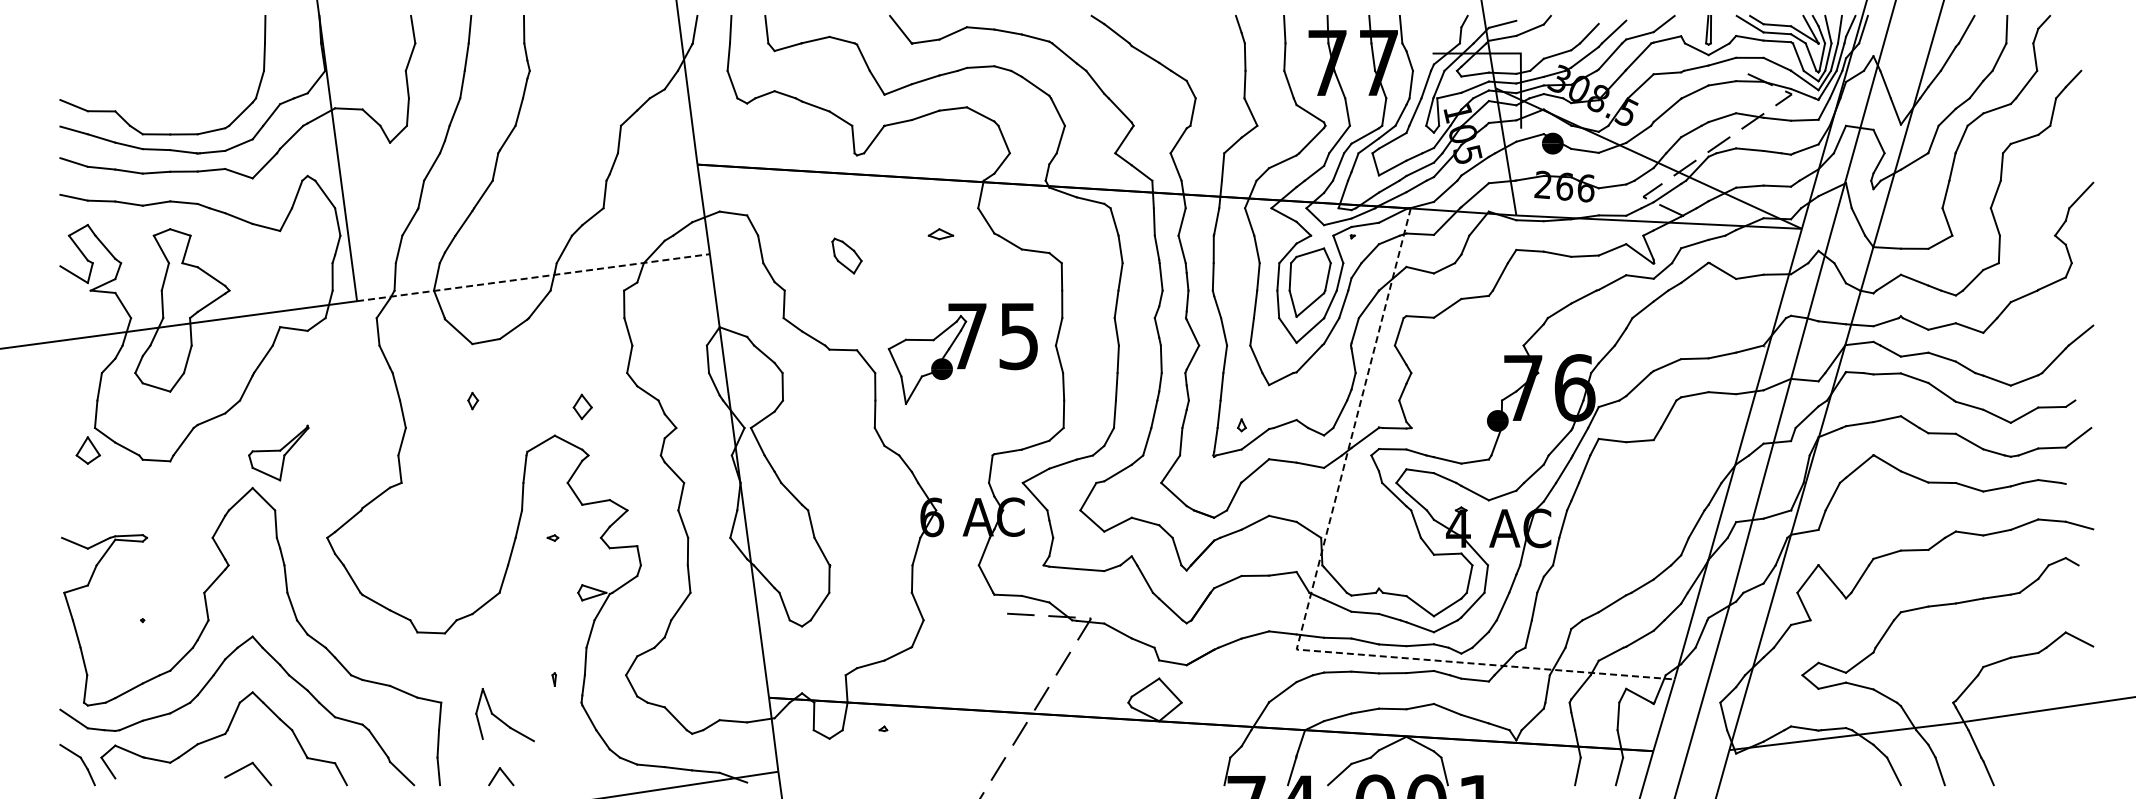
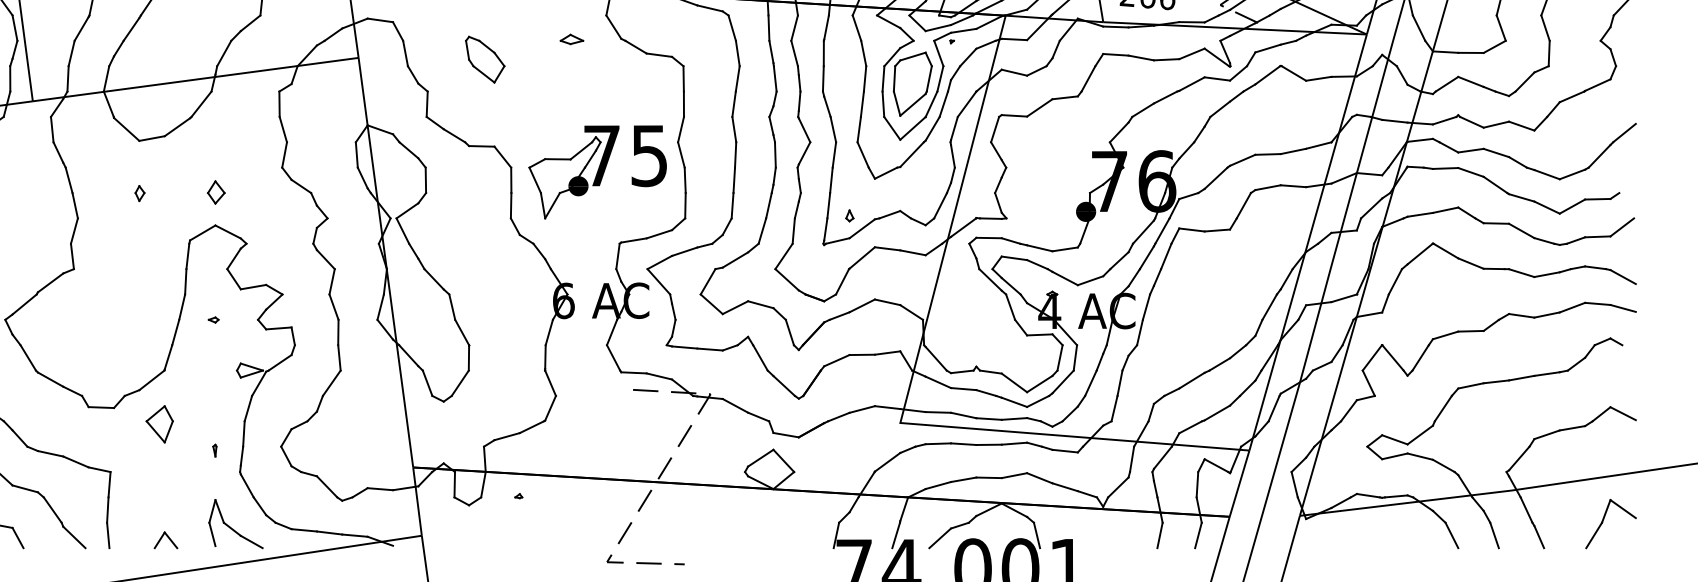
part: (846, 255) -> (484, 59), size x1.43
line: (533, 277) -> (195, 79), dashed -> solid
part: (962, 353) -> (597, 171), moved
part: (582, 406) -> (216, 192), moved
line: (2079, 491) -> (1623, 277), added
line: (1305, 613) -> (908, 389), dashed -> solid
part: (494, 650) -> (159, 423), added
part: (504, 715) -> (235, 524), moved
part: (2058, 755) -> (1603, 520), added

